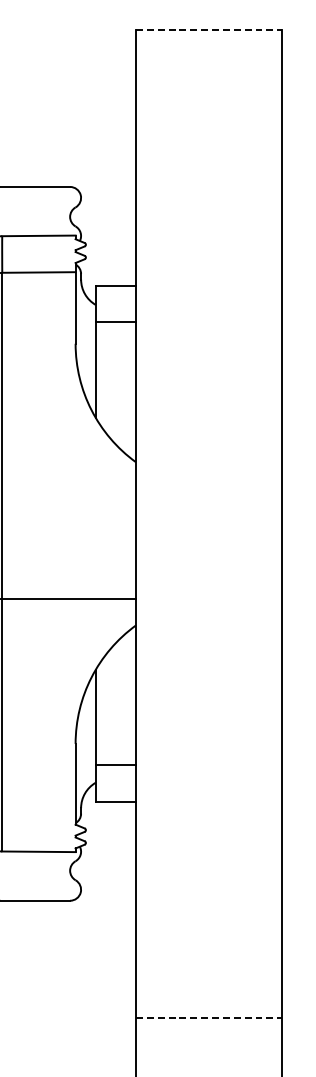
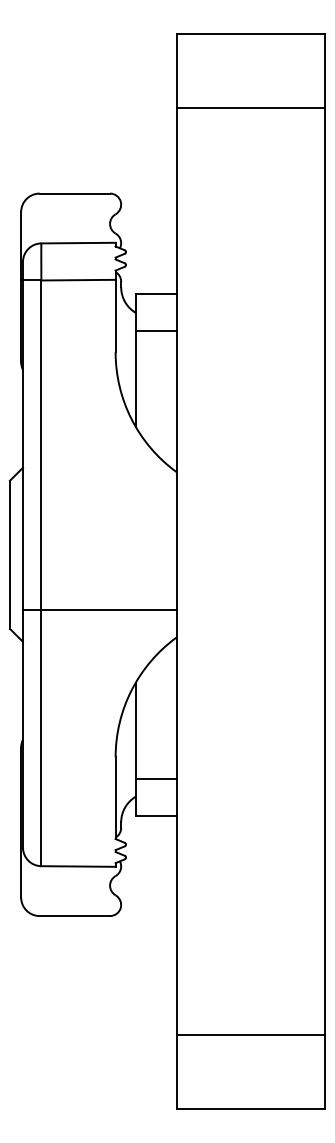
line: (209, 29) -> (251, 34), dashed -> solid
line: (208, 102) -> (250, 108), added
line: (209, 1017) -> (251, 1034), dashed -> solid

